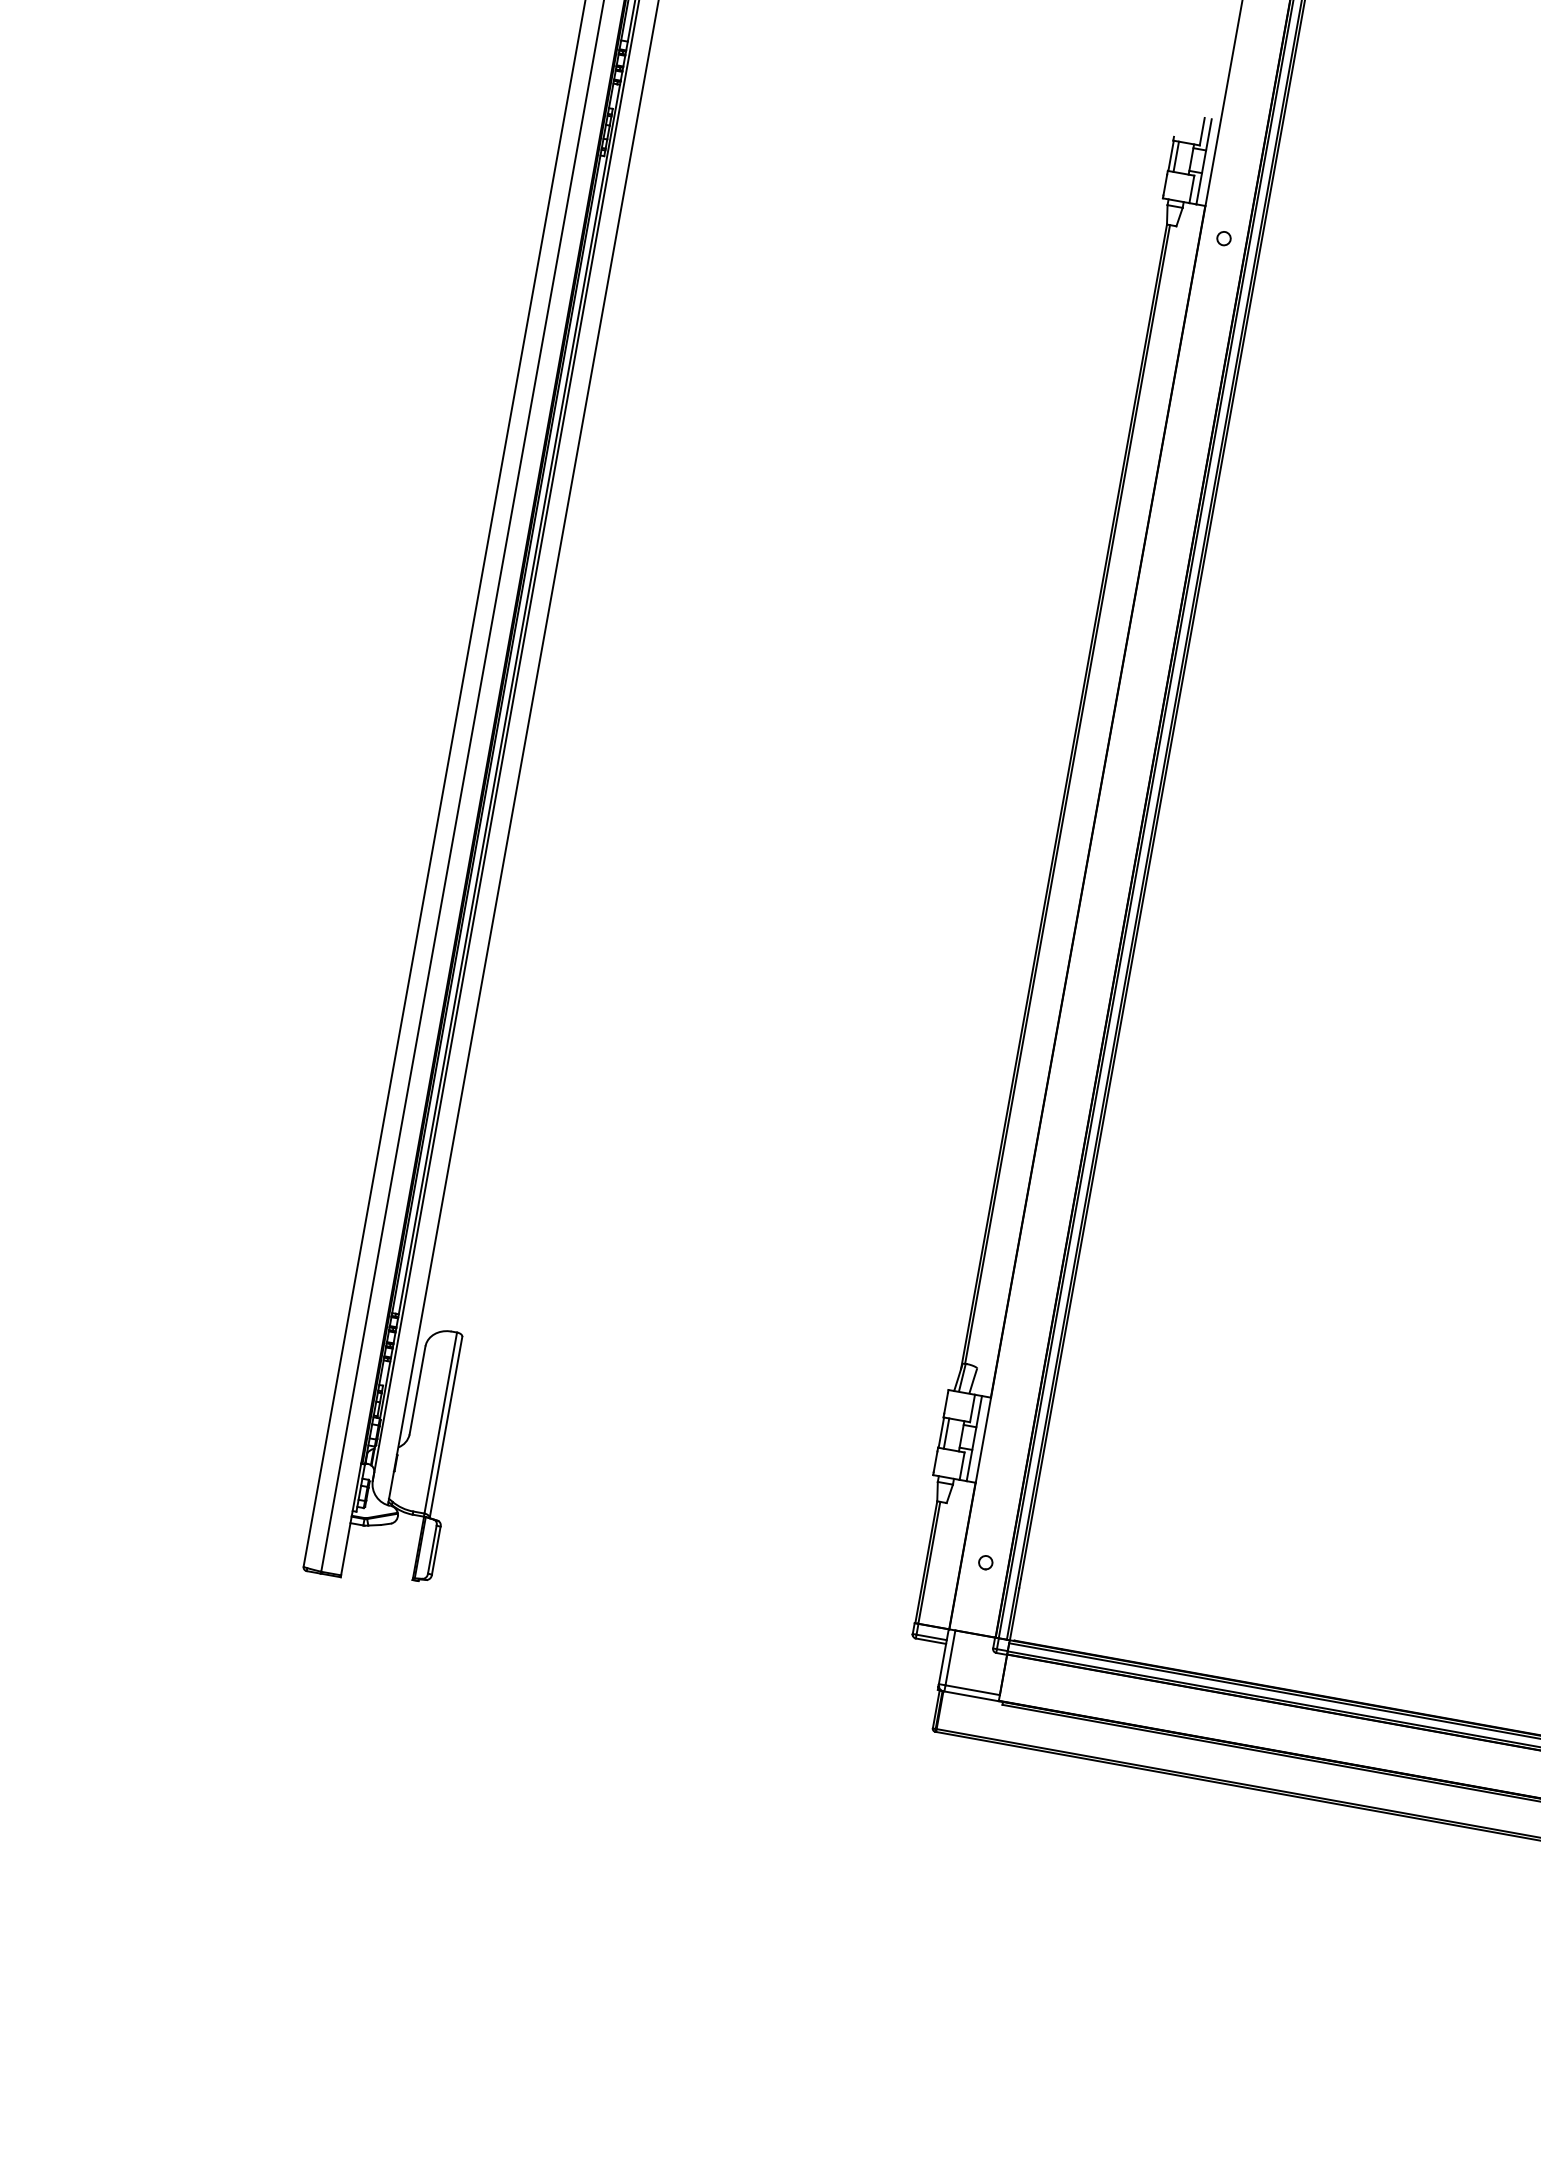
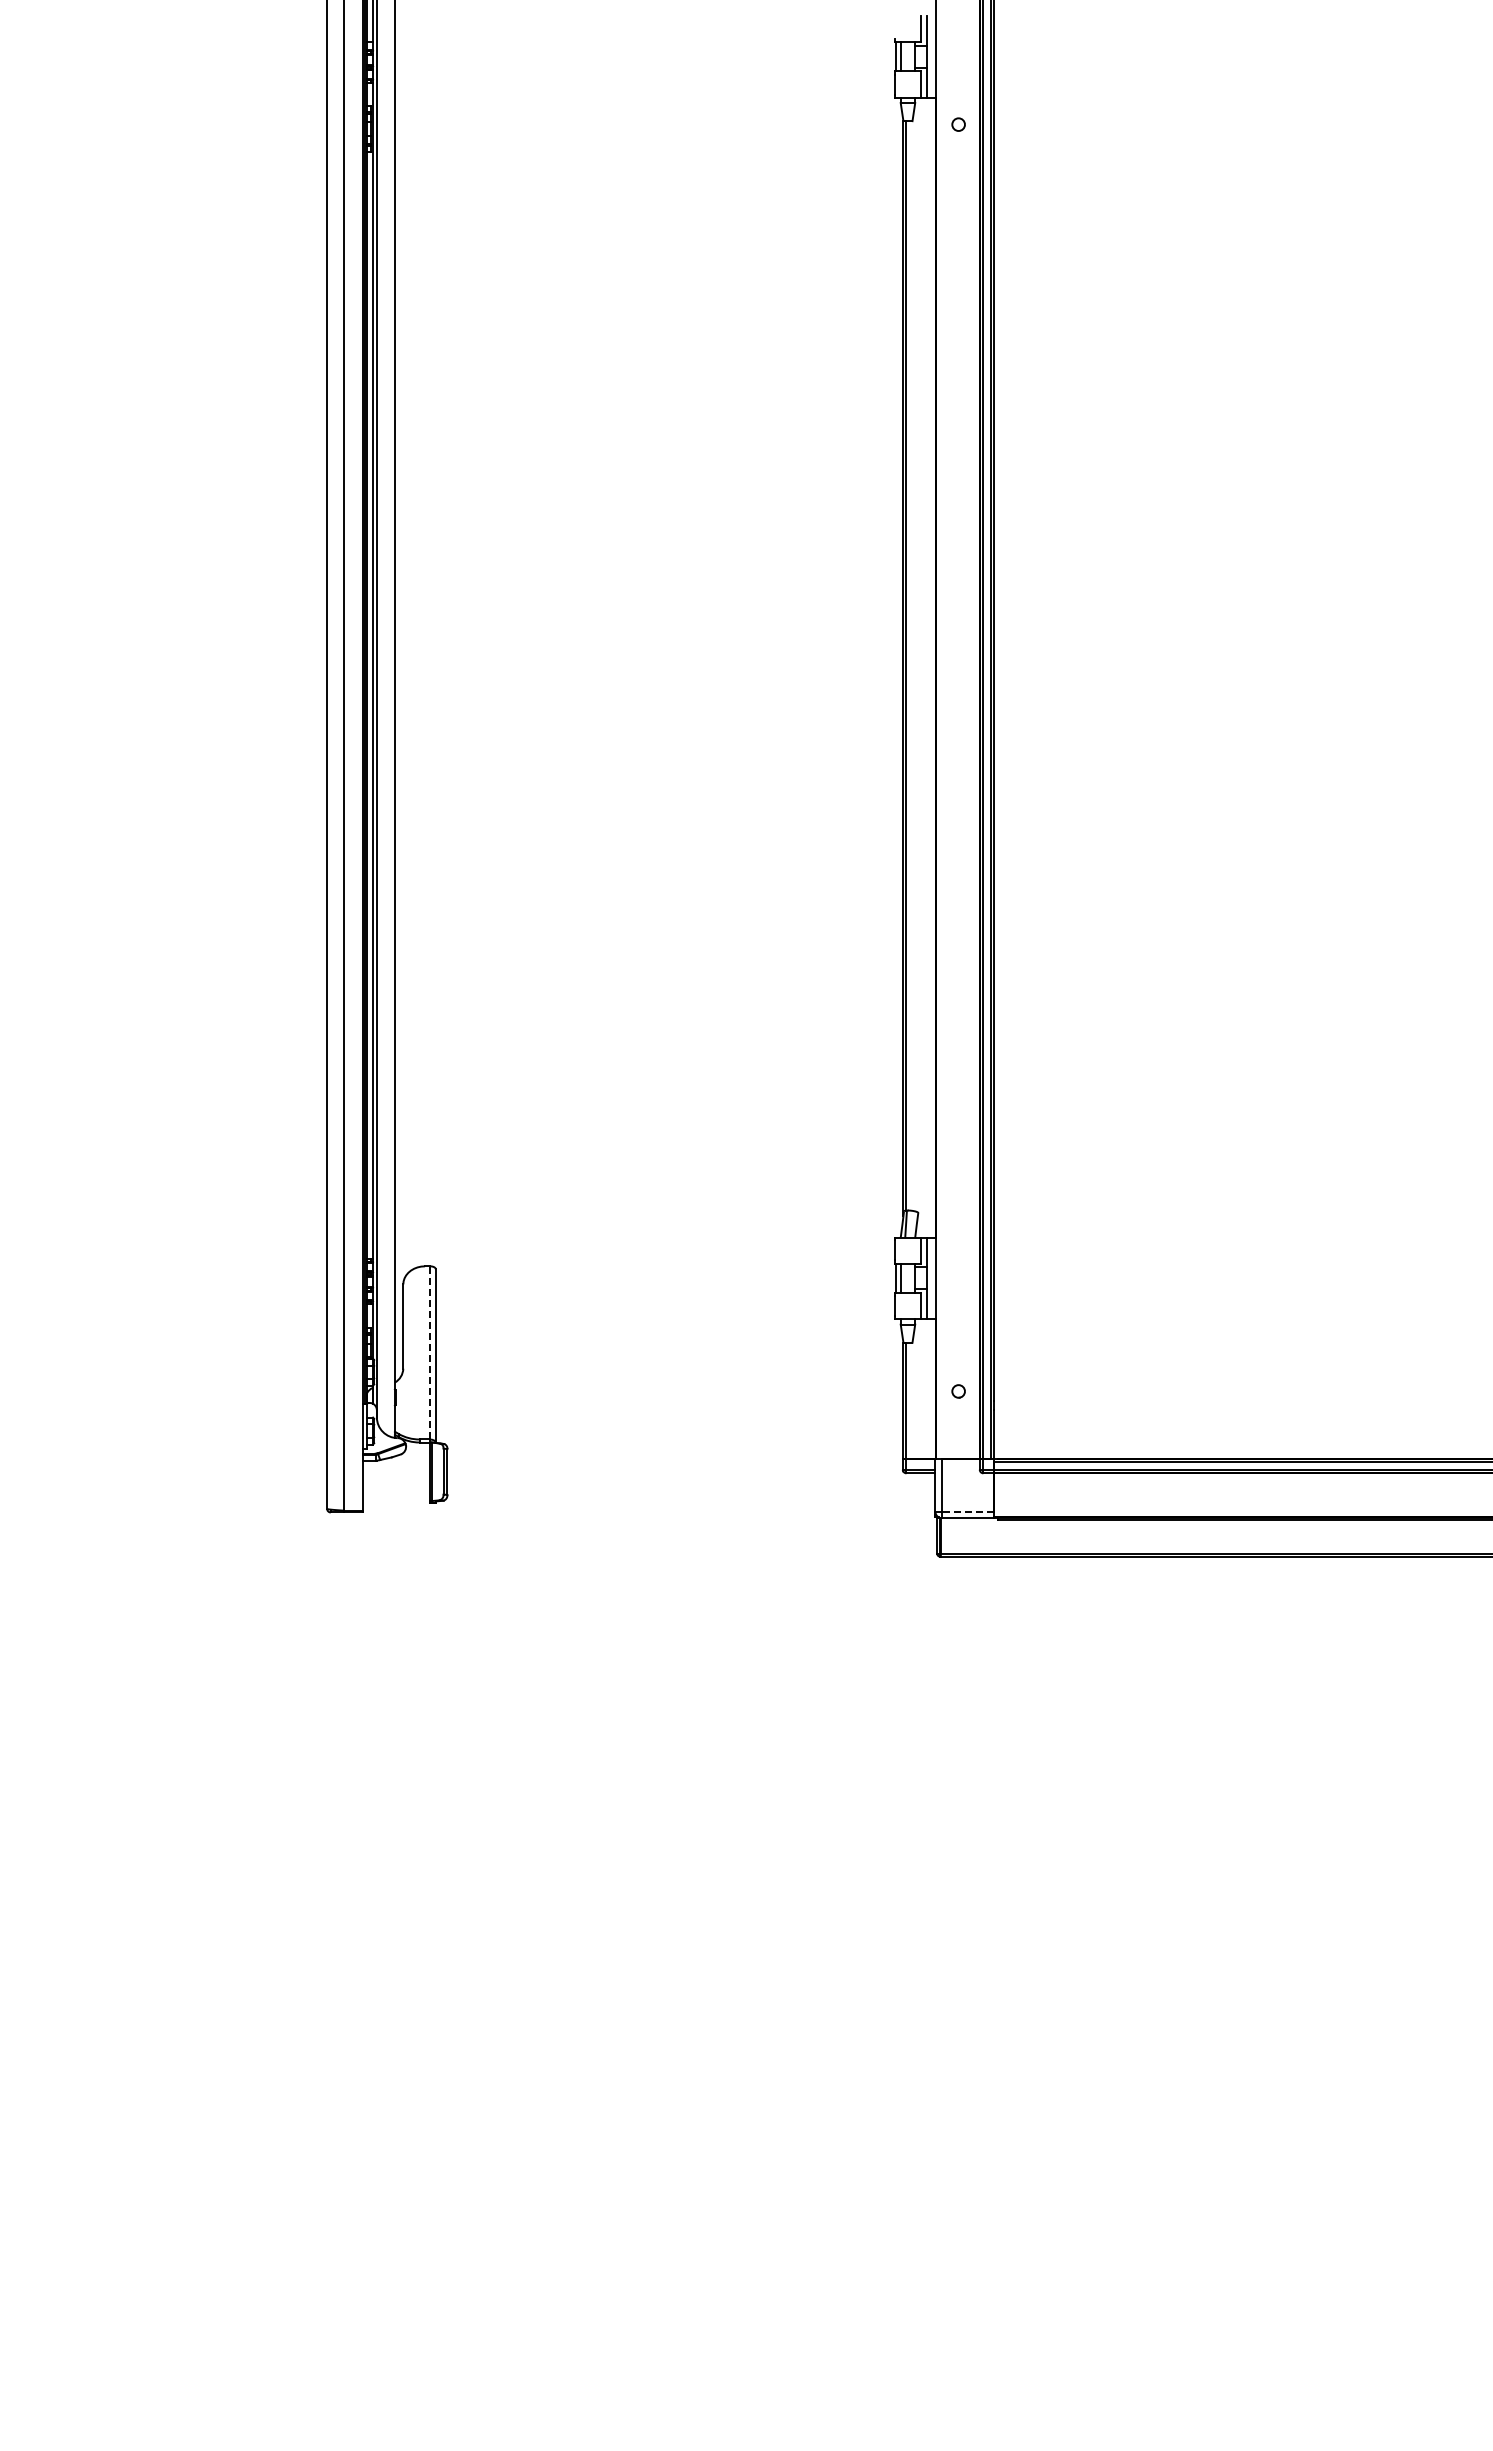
line: (441, 1422) -> (430, 1352), solid -> dashed
line: (972, 1689) -> (967, 1511), solid -> dashed

